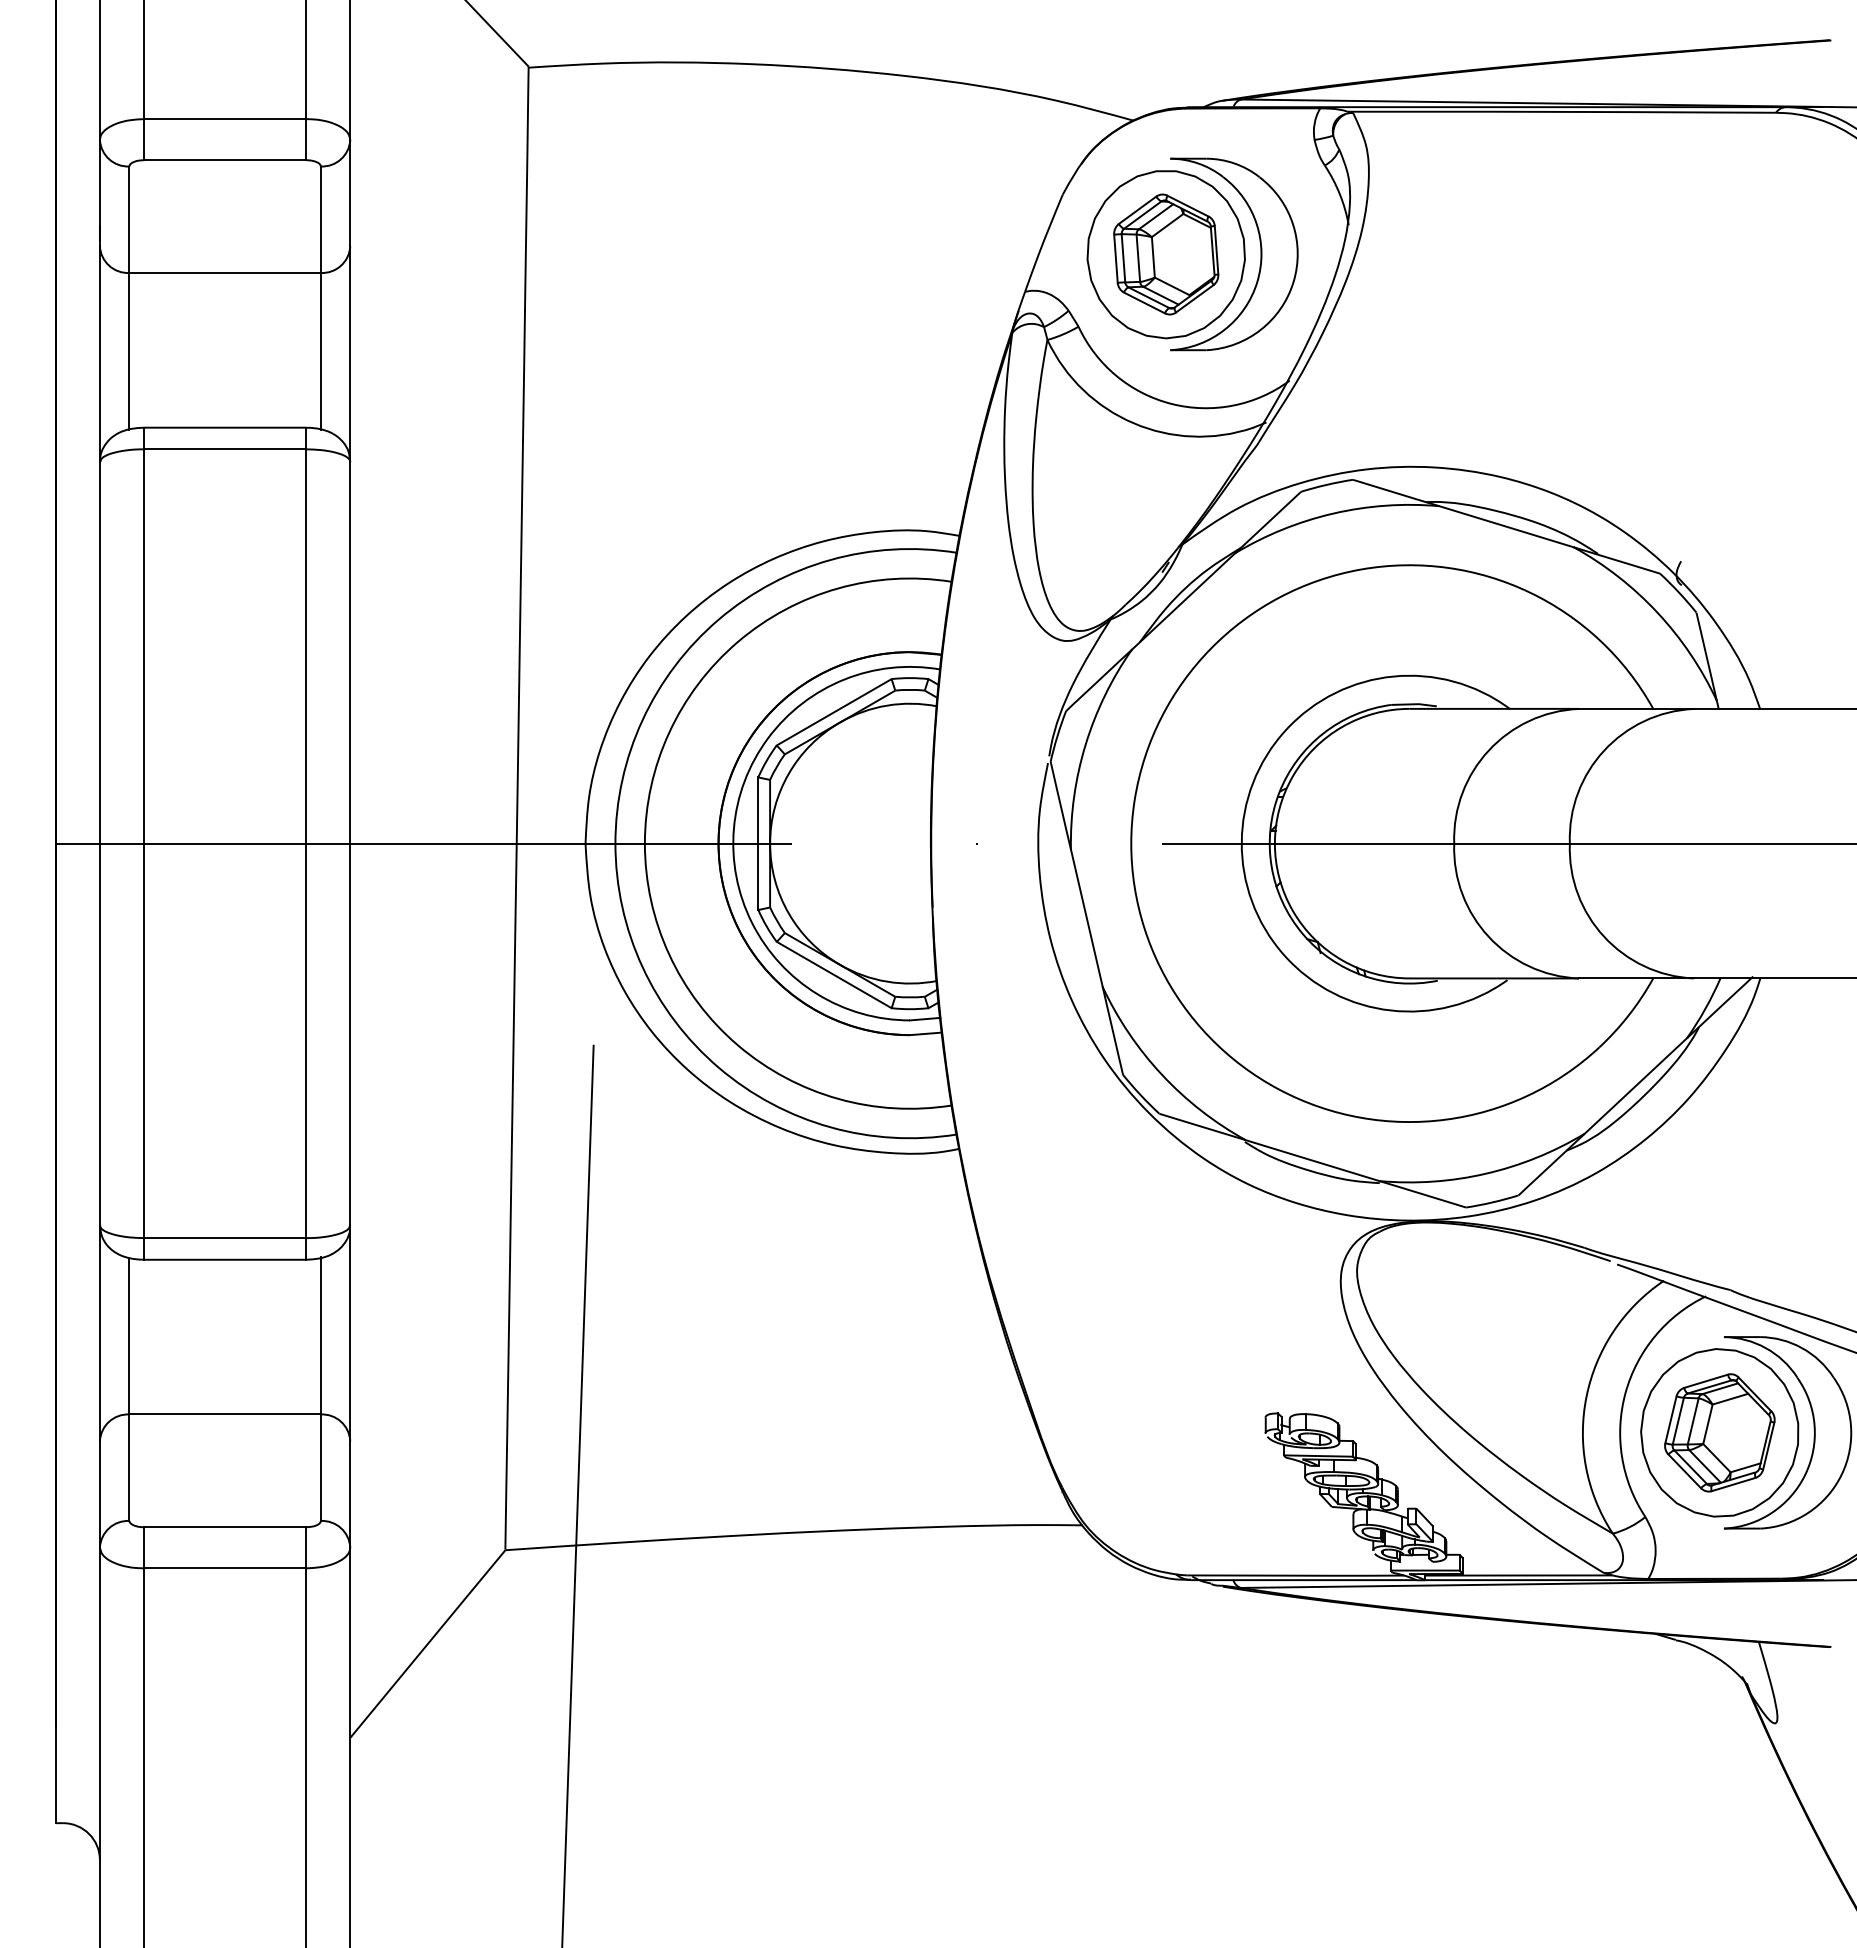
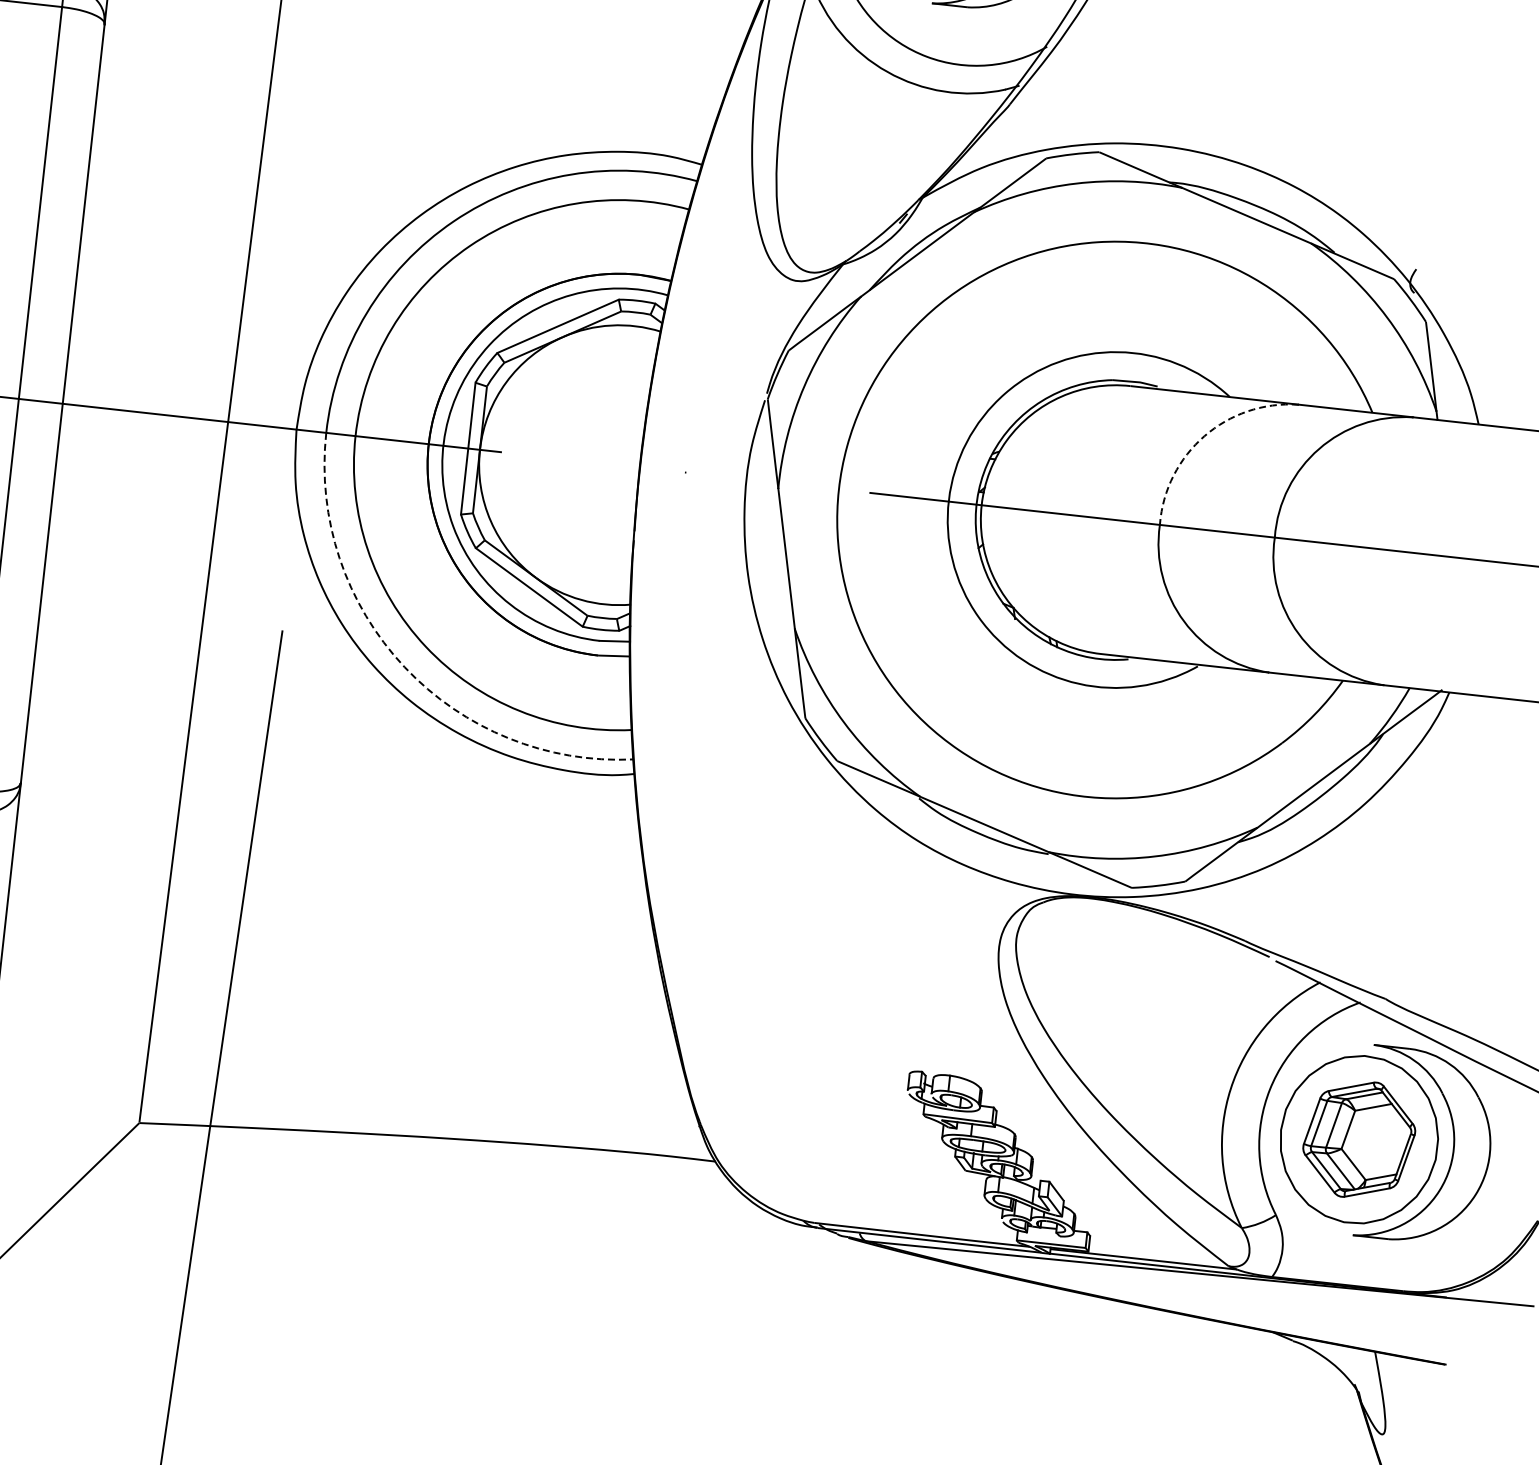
arc: (1488, 750) -> (1204, 436), solid -> dashed
arc: (718, 1067) -> (404, 666), solid -> dashed

